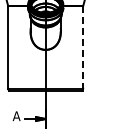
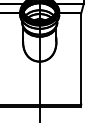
line: (83, 47) -> (81, 58), dashed -> solid

